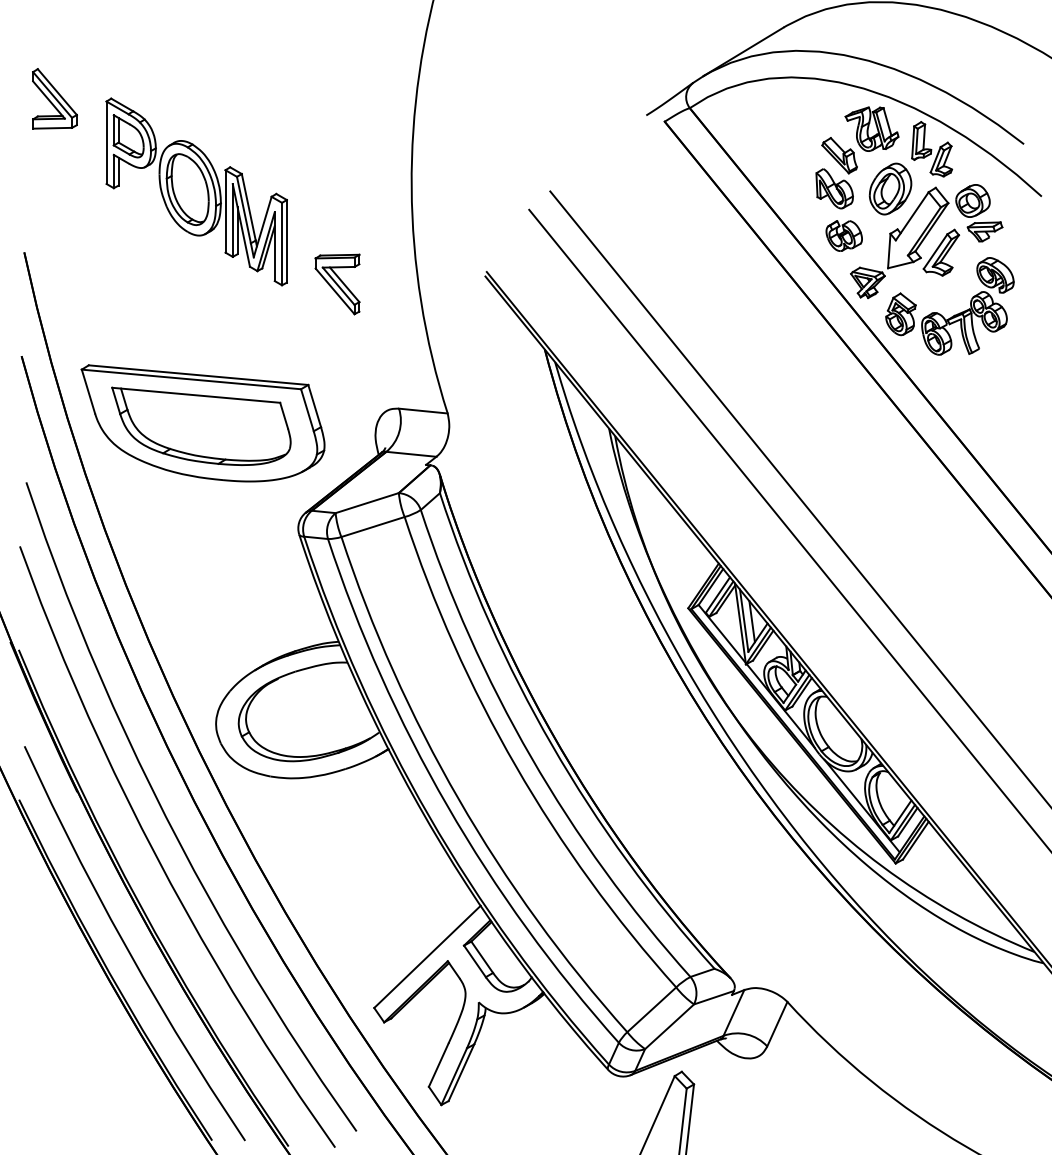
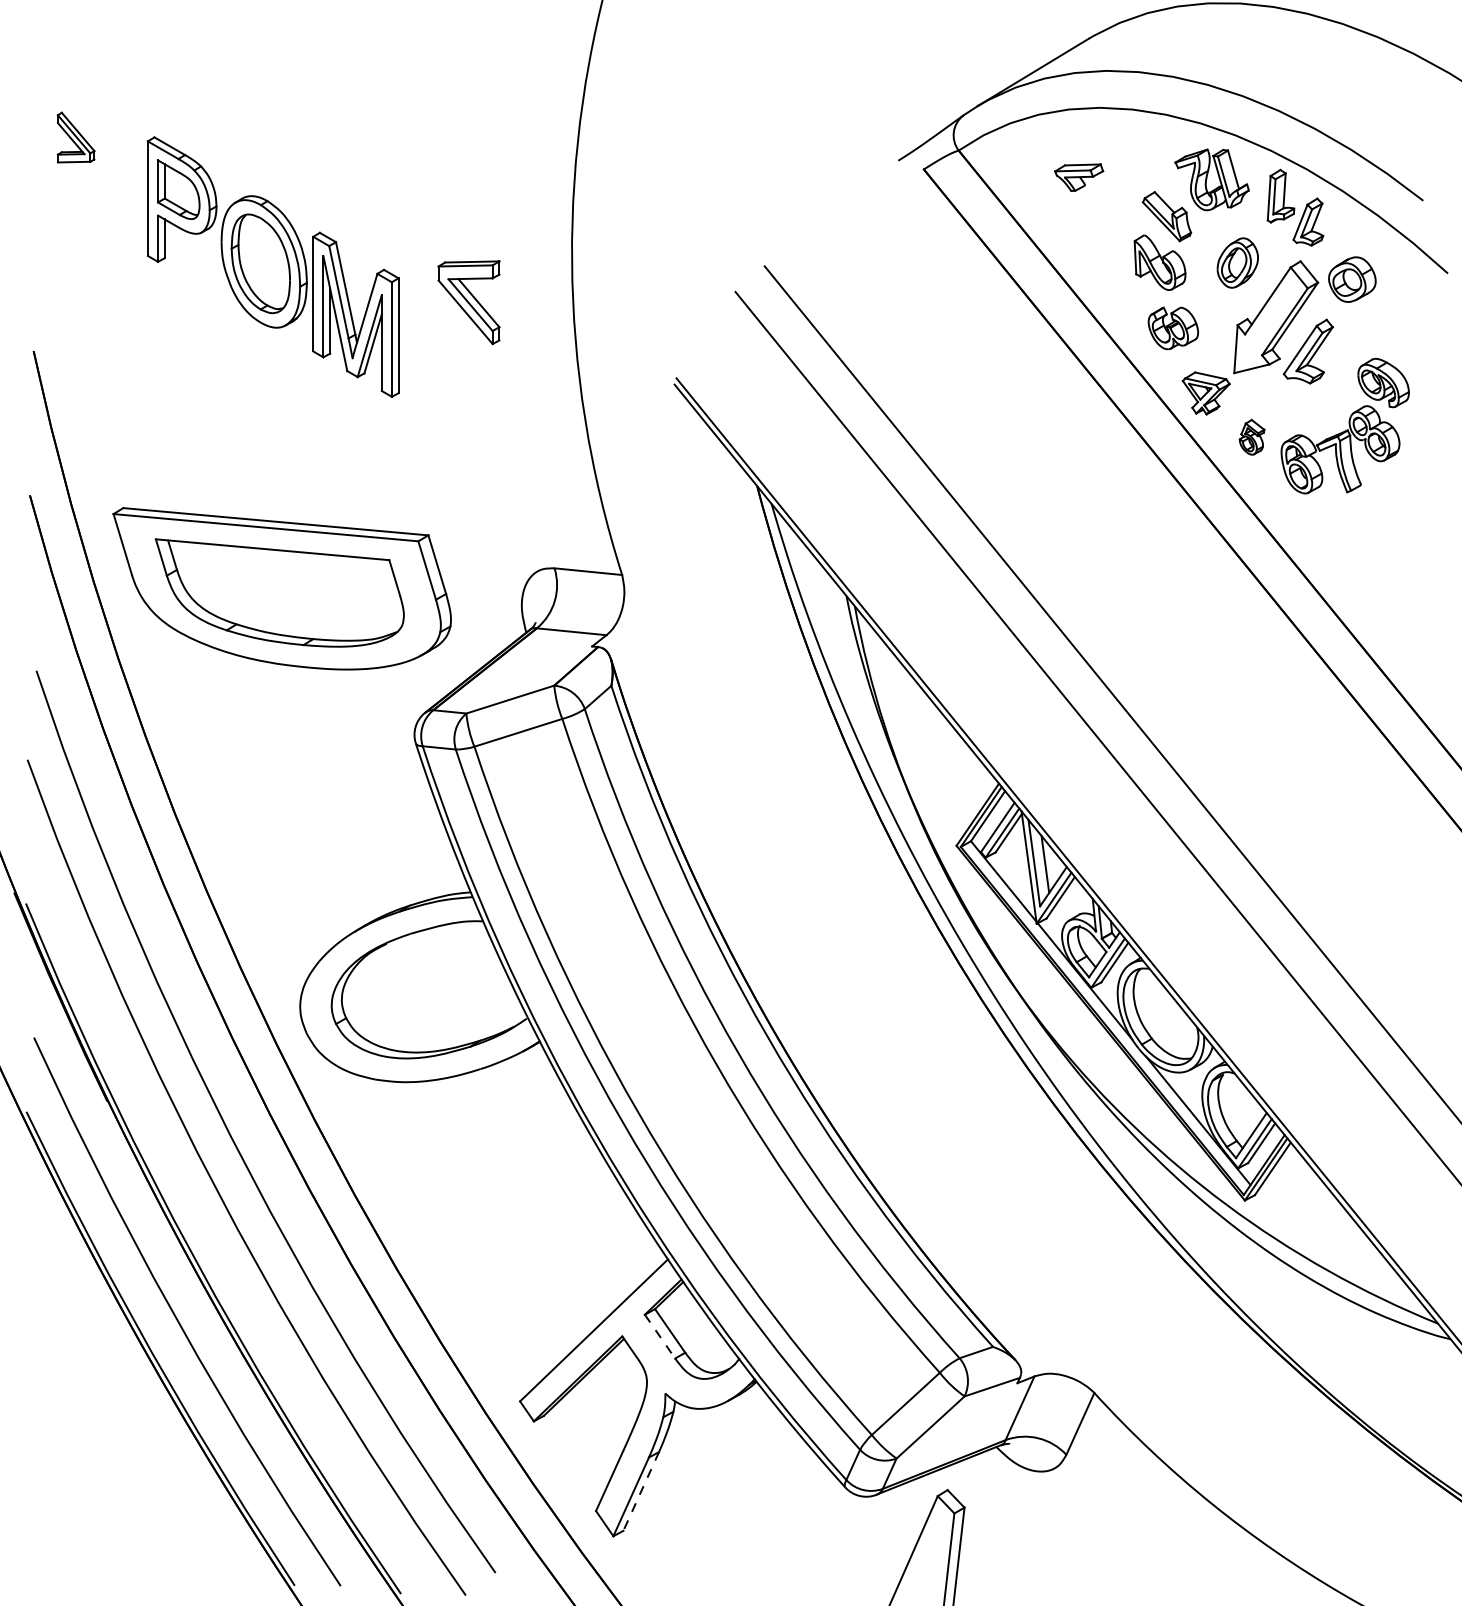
part: (54, 98) -> (75, 137), size x0.6
part: (890, 188) -> (1237, 262), size x0.7
part: (985, 231) -> (1079, 177), moved
part: (337, 284) -> (468, 302), moved
part: (900, 314) -> (1251, 437), size x0.6
line: (475, 961) -> (660, 1336), solid -> dashed
line: (461, 1072) -> (641, 1491), solid -> dashed

